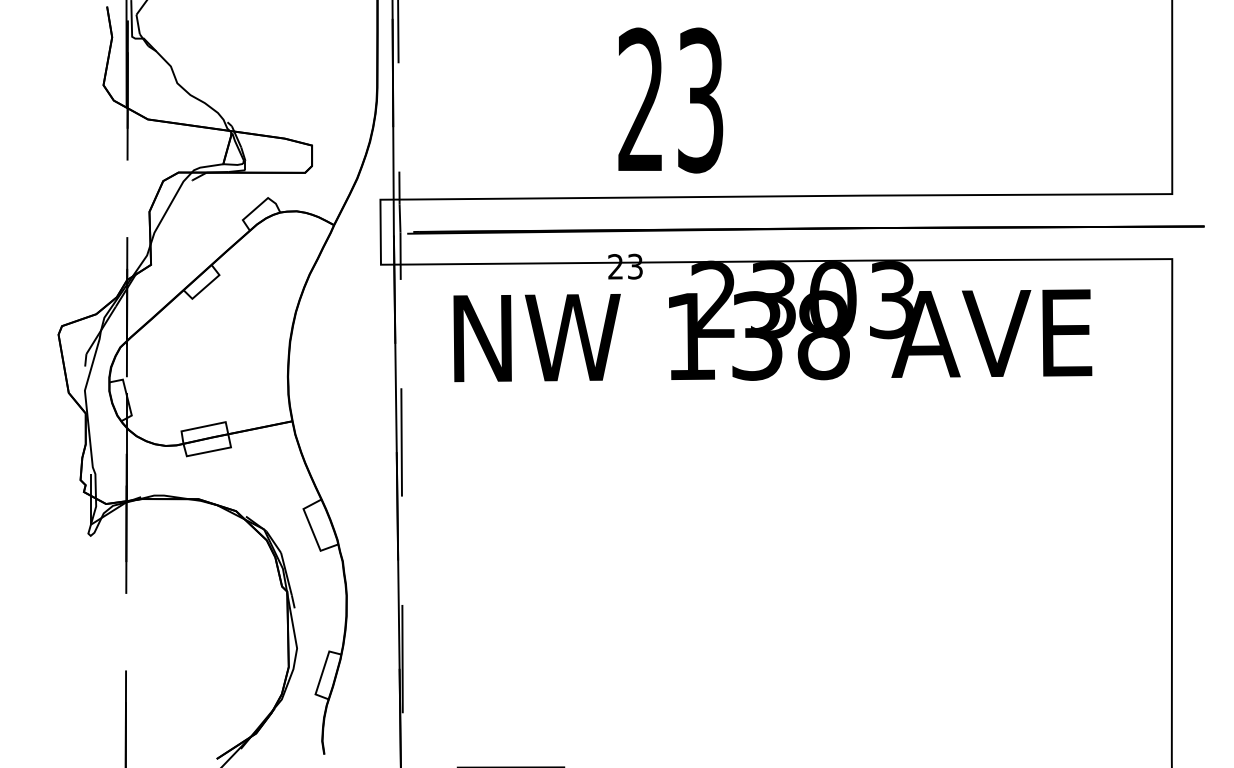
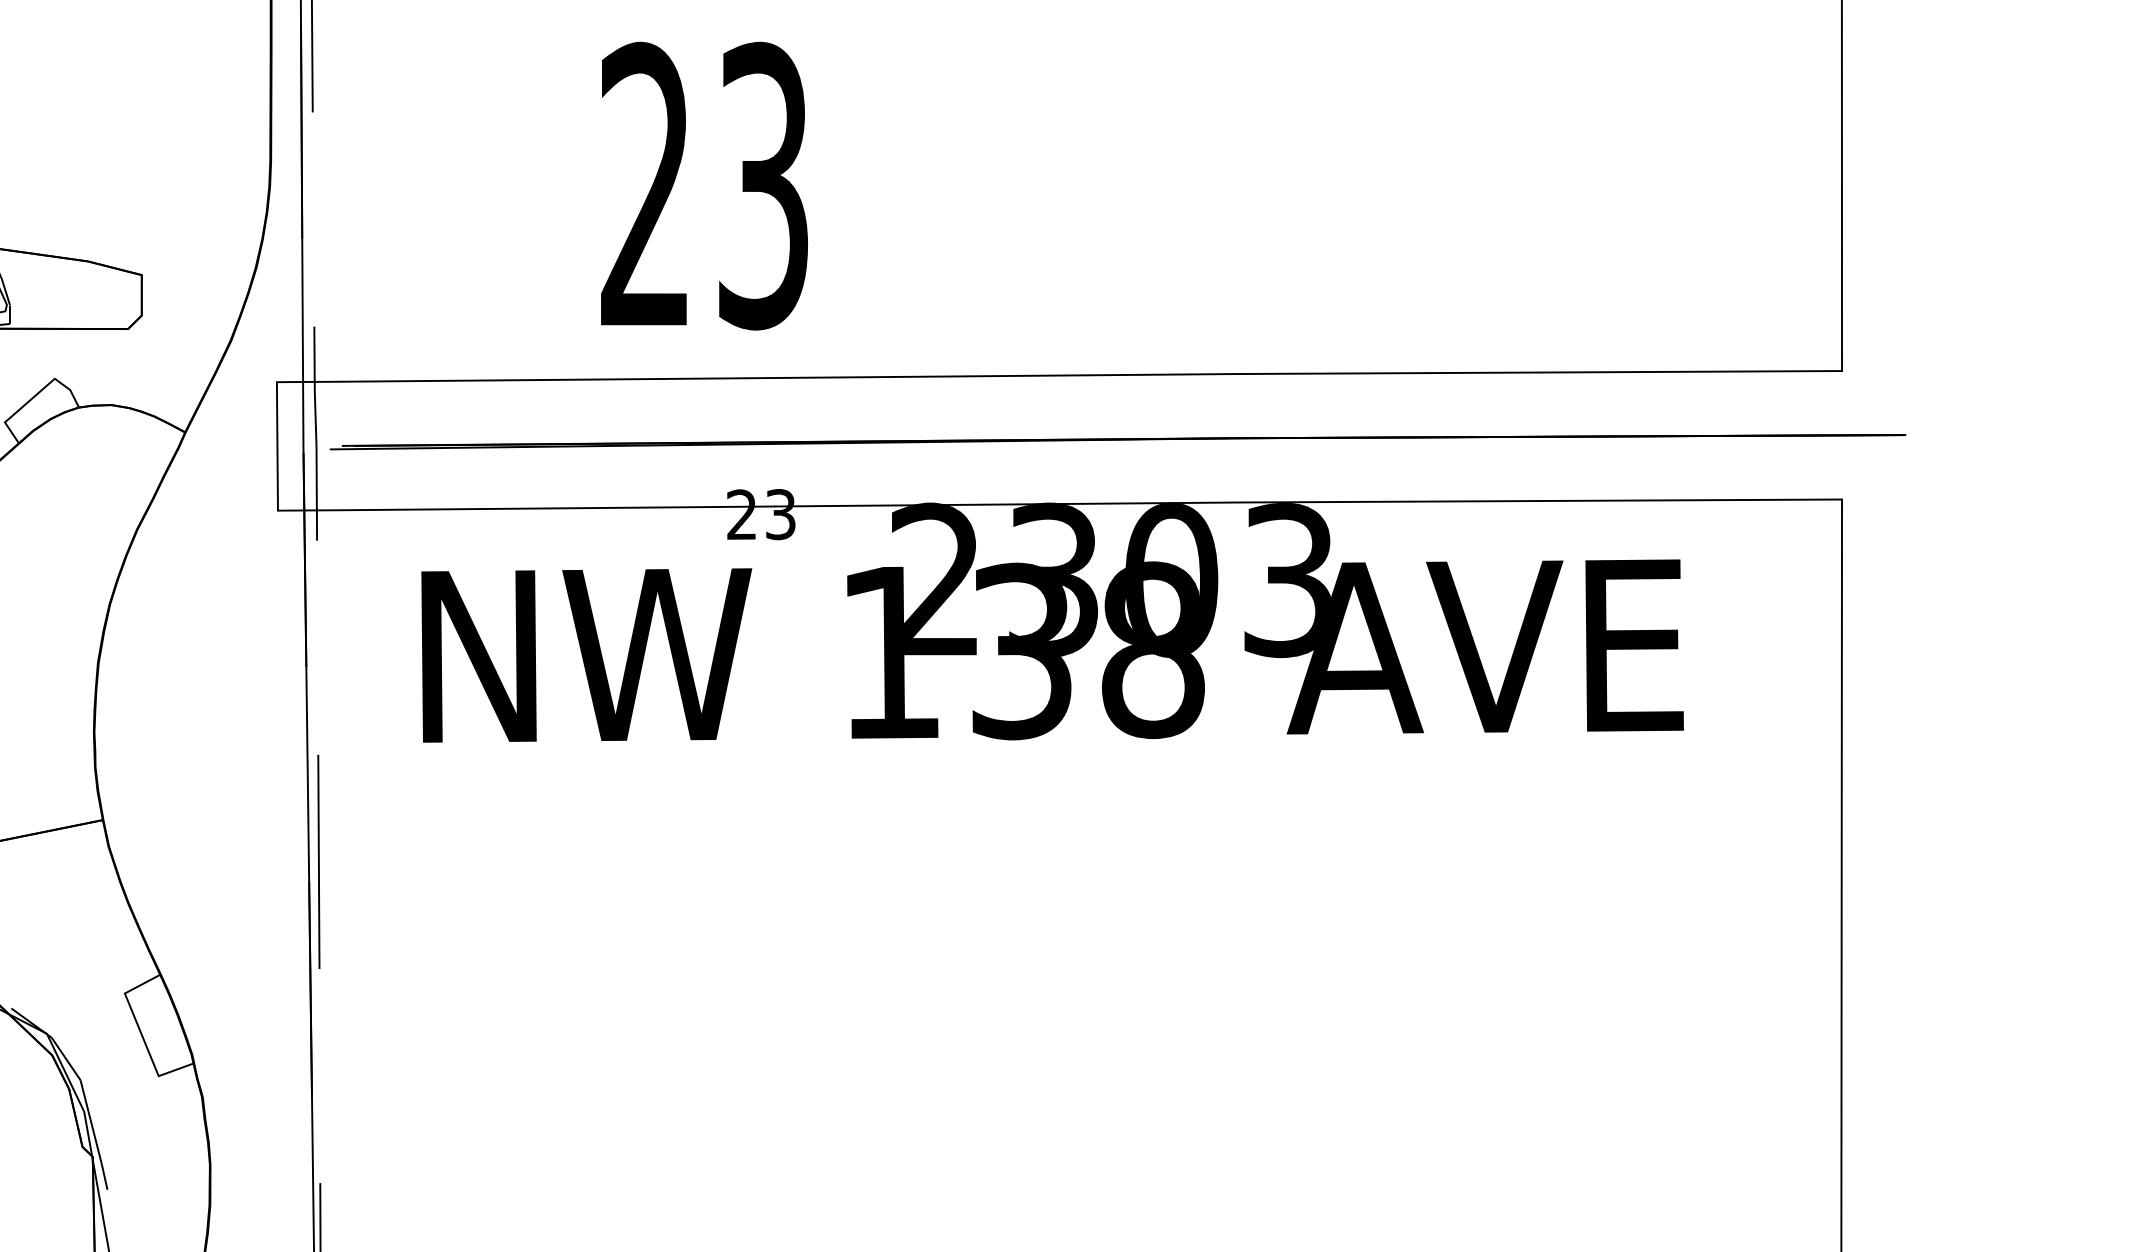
text: (670, 100) -> (703, 186), moved

